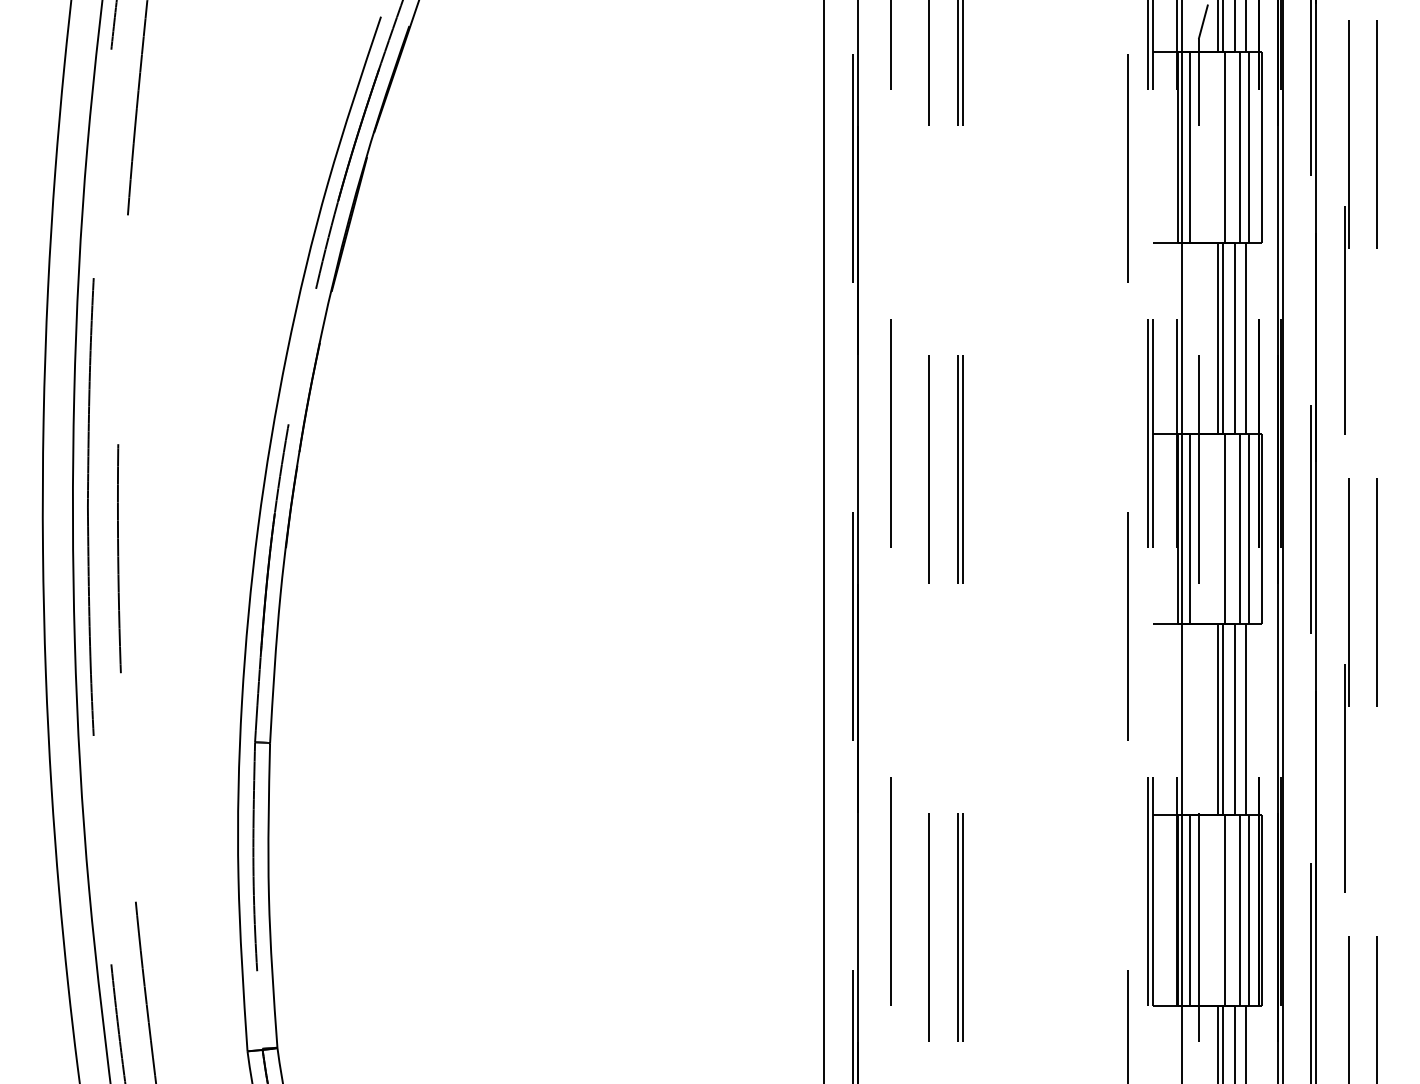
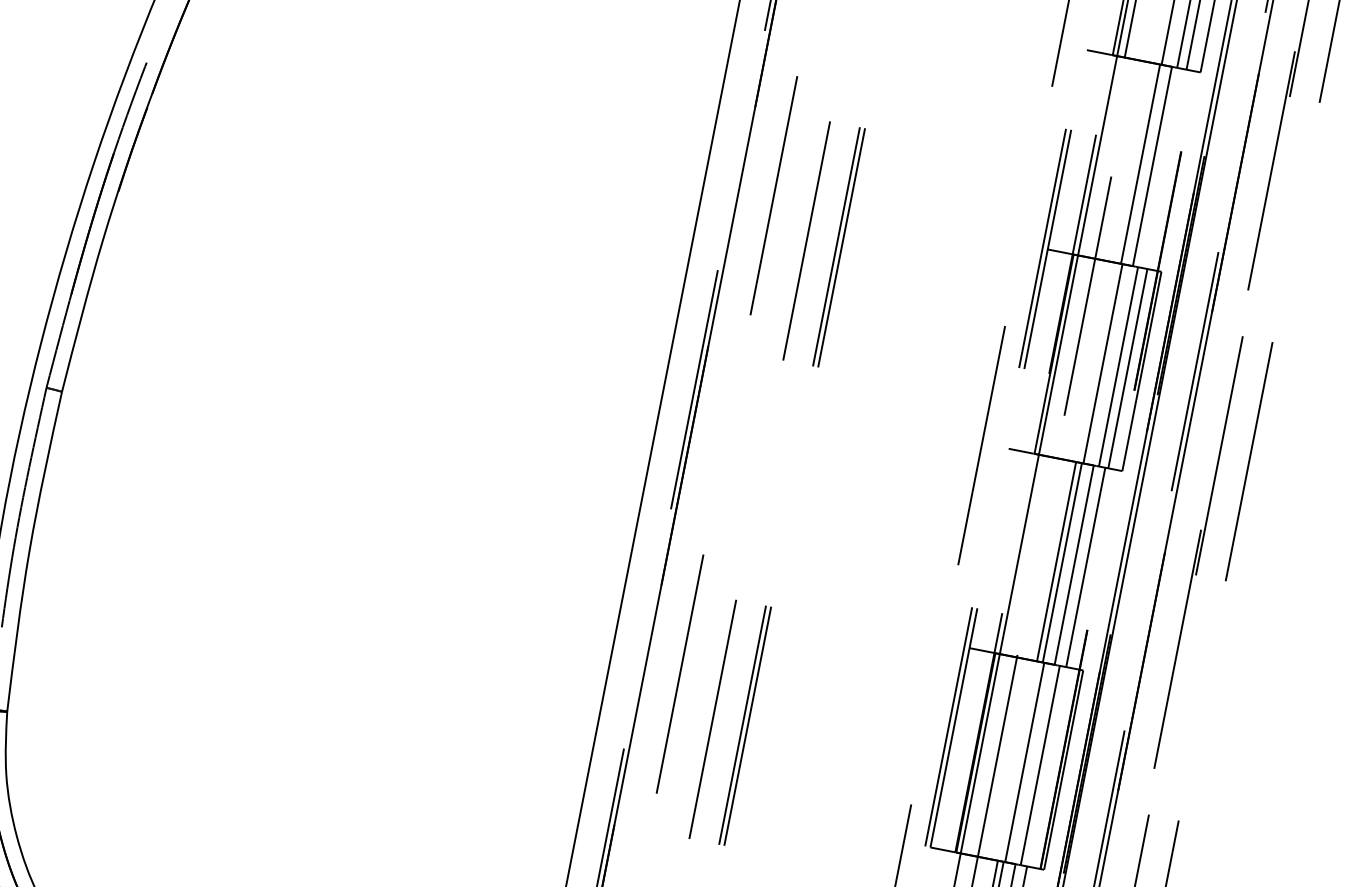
line: (1217, 337) -> (1134, 162), removed
line: (1245, 337) -> (1163, 168), removed
line: (1189, 528) -> (1066, 356), removed
line: (1189, 910) -> (987, 754), removed
line: (1248, 910) -> (1049, 767), removed

